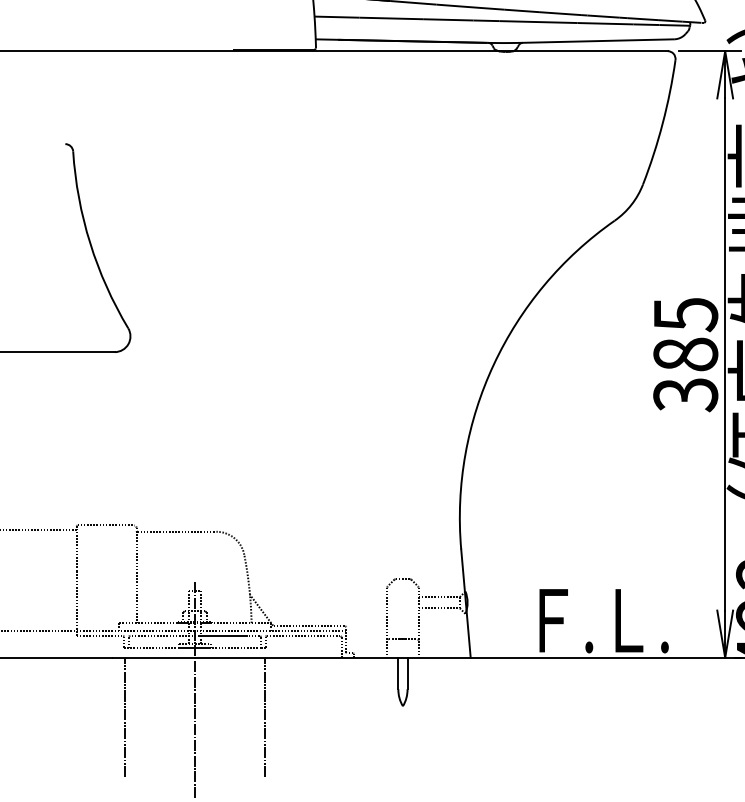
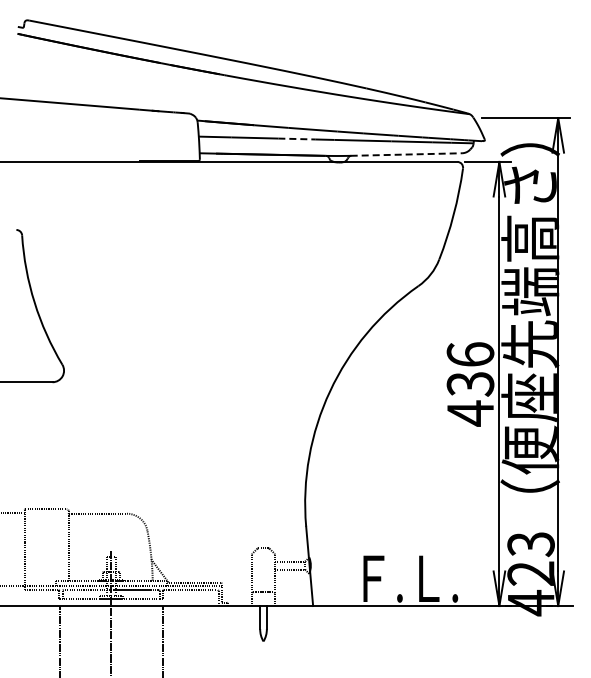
line: (449, 20) -> (297, 139), solid -> dashed
line: (598, 41) -> (406, 154), solid -> dashed
text: (685, 355) -> (470, 384), 385 -> 436

